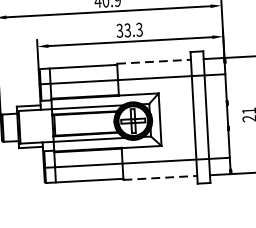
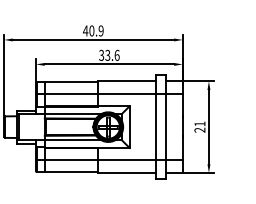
text: (138, 28) -> (116, 54), 33.3 -> 33.6
line: (154, 62) -> (127, 81), dashed -> solid
line: (160, 178) -> (127, 173), dashed -> solid

